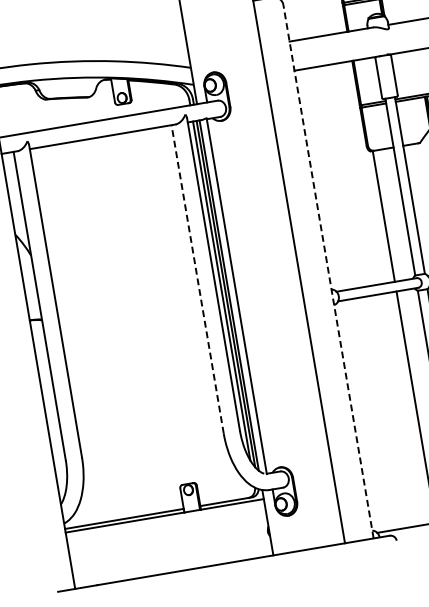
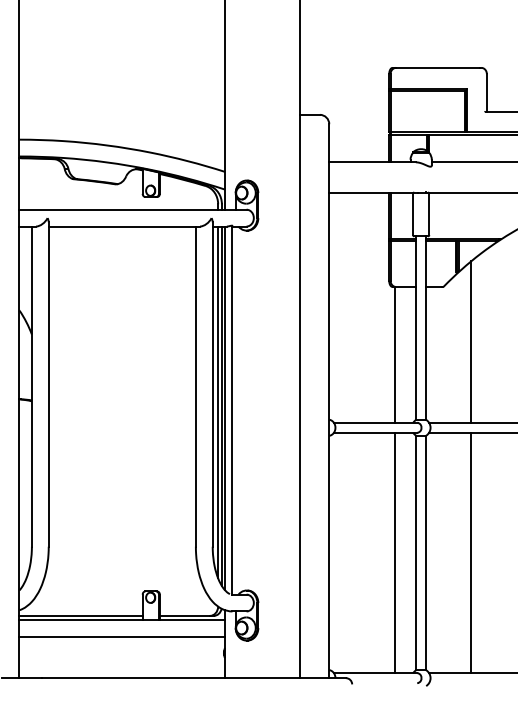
line: (328, 271) -> (329, 401), dashed -> solid
line: (197, 279) -> (195, 386), dashed -> solid
line: (167, 532) -> (122, 636), added

